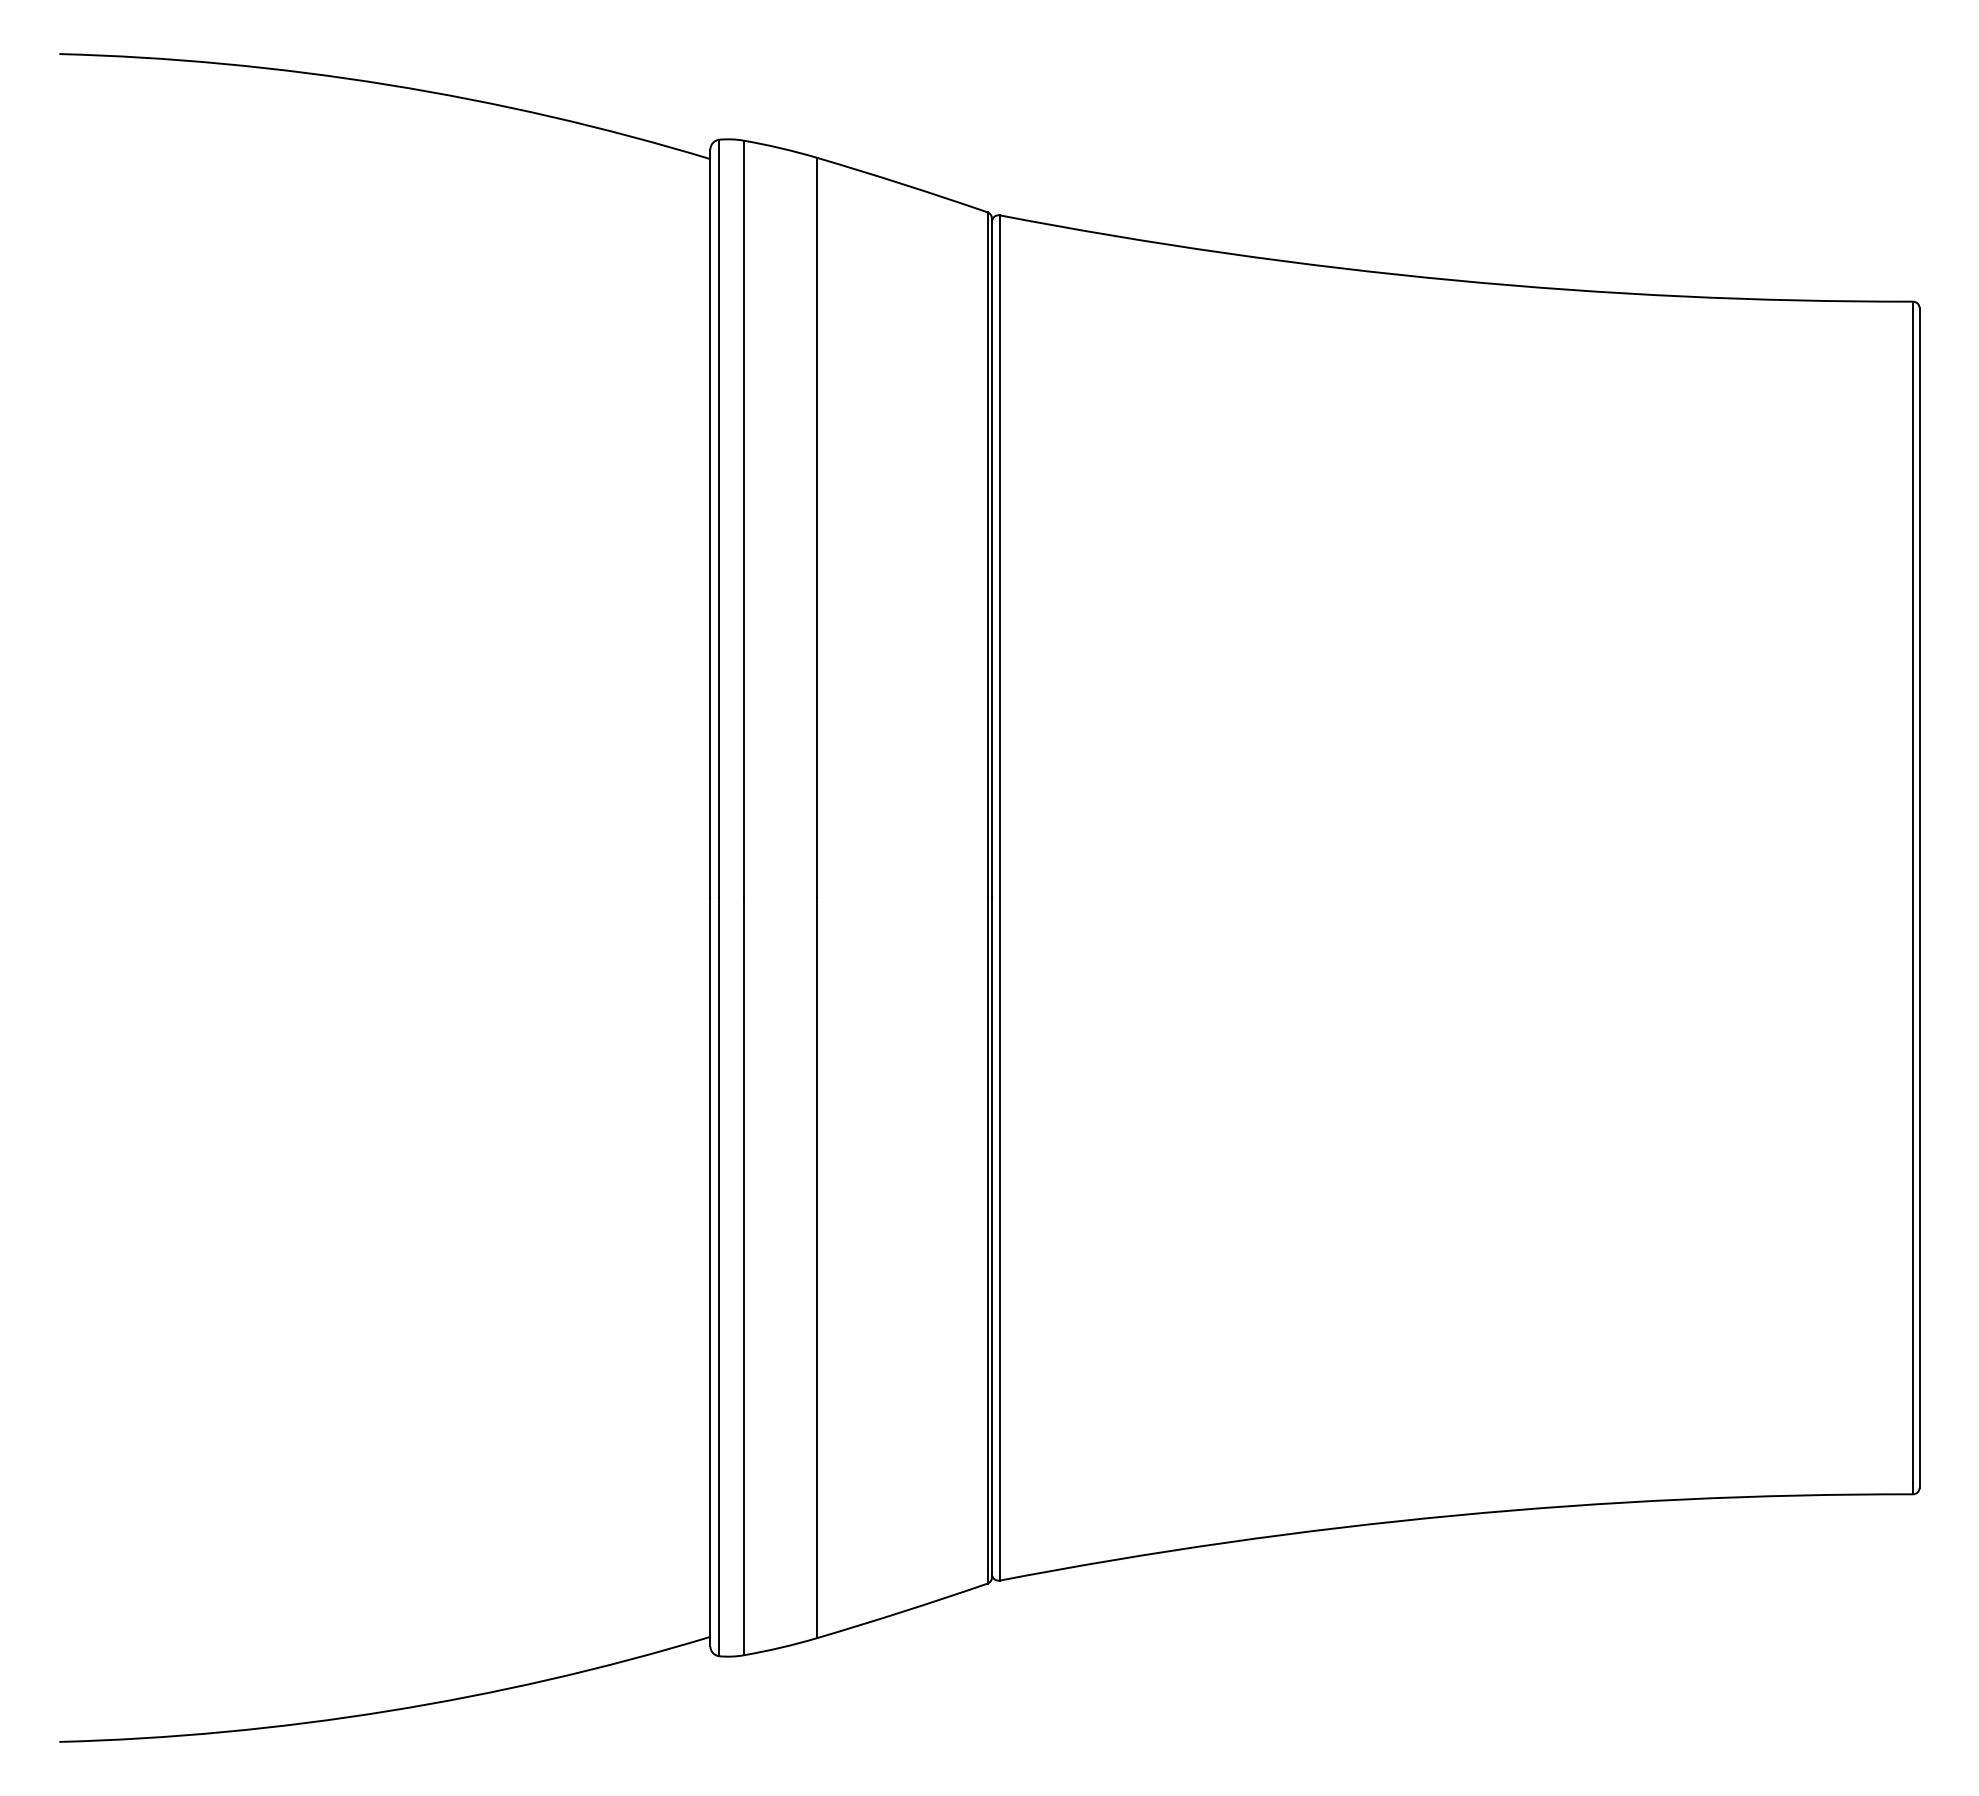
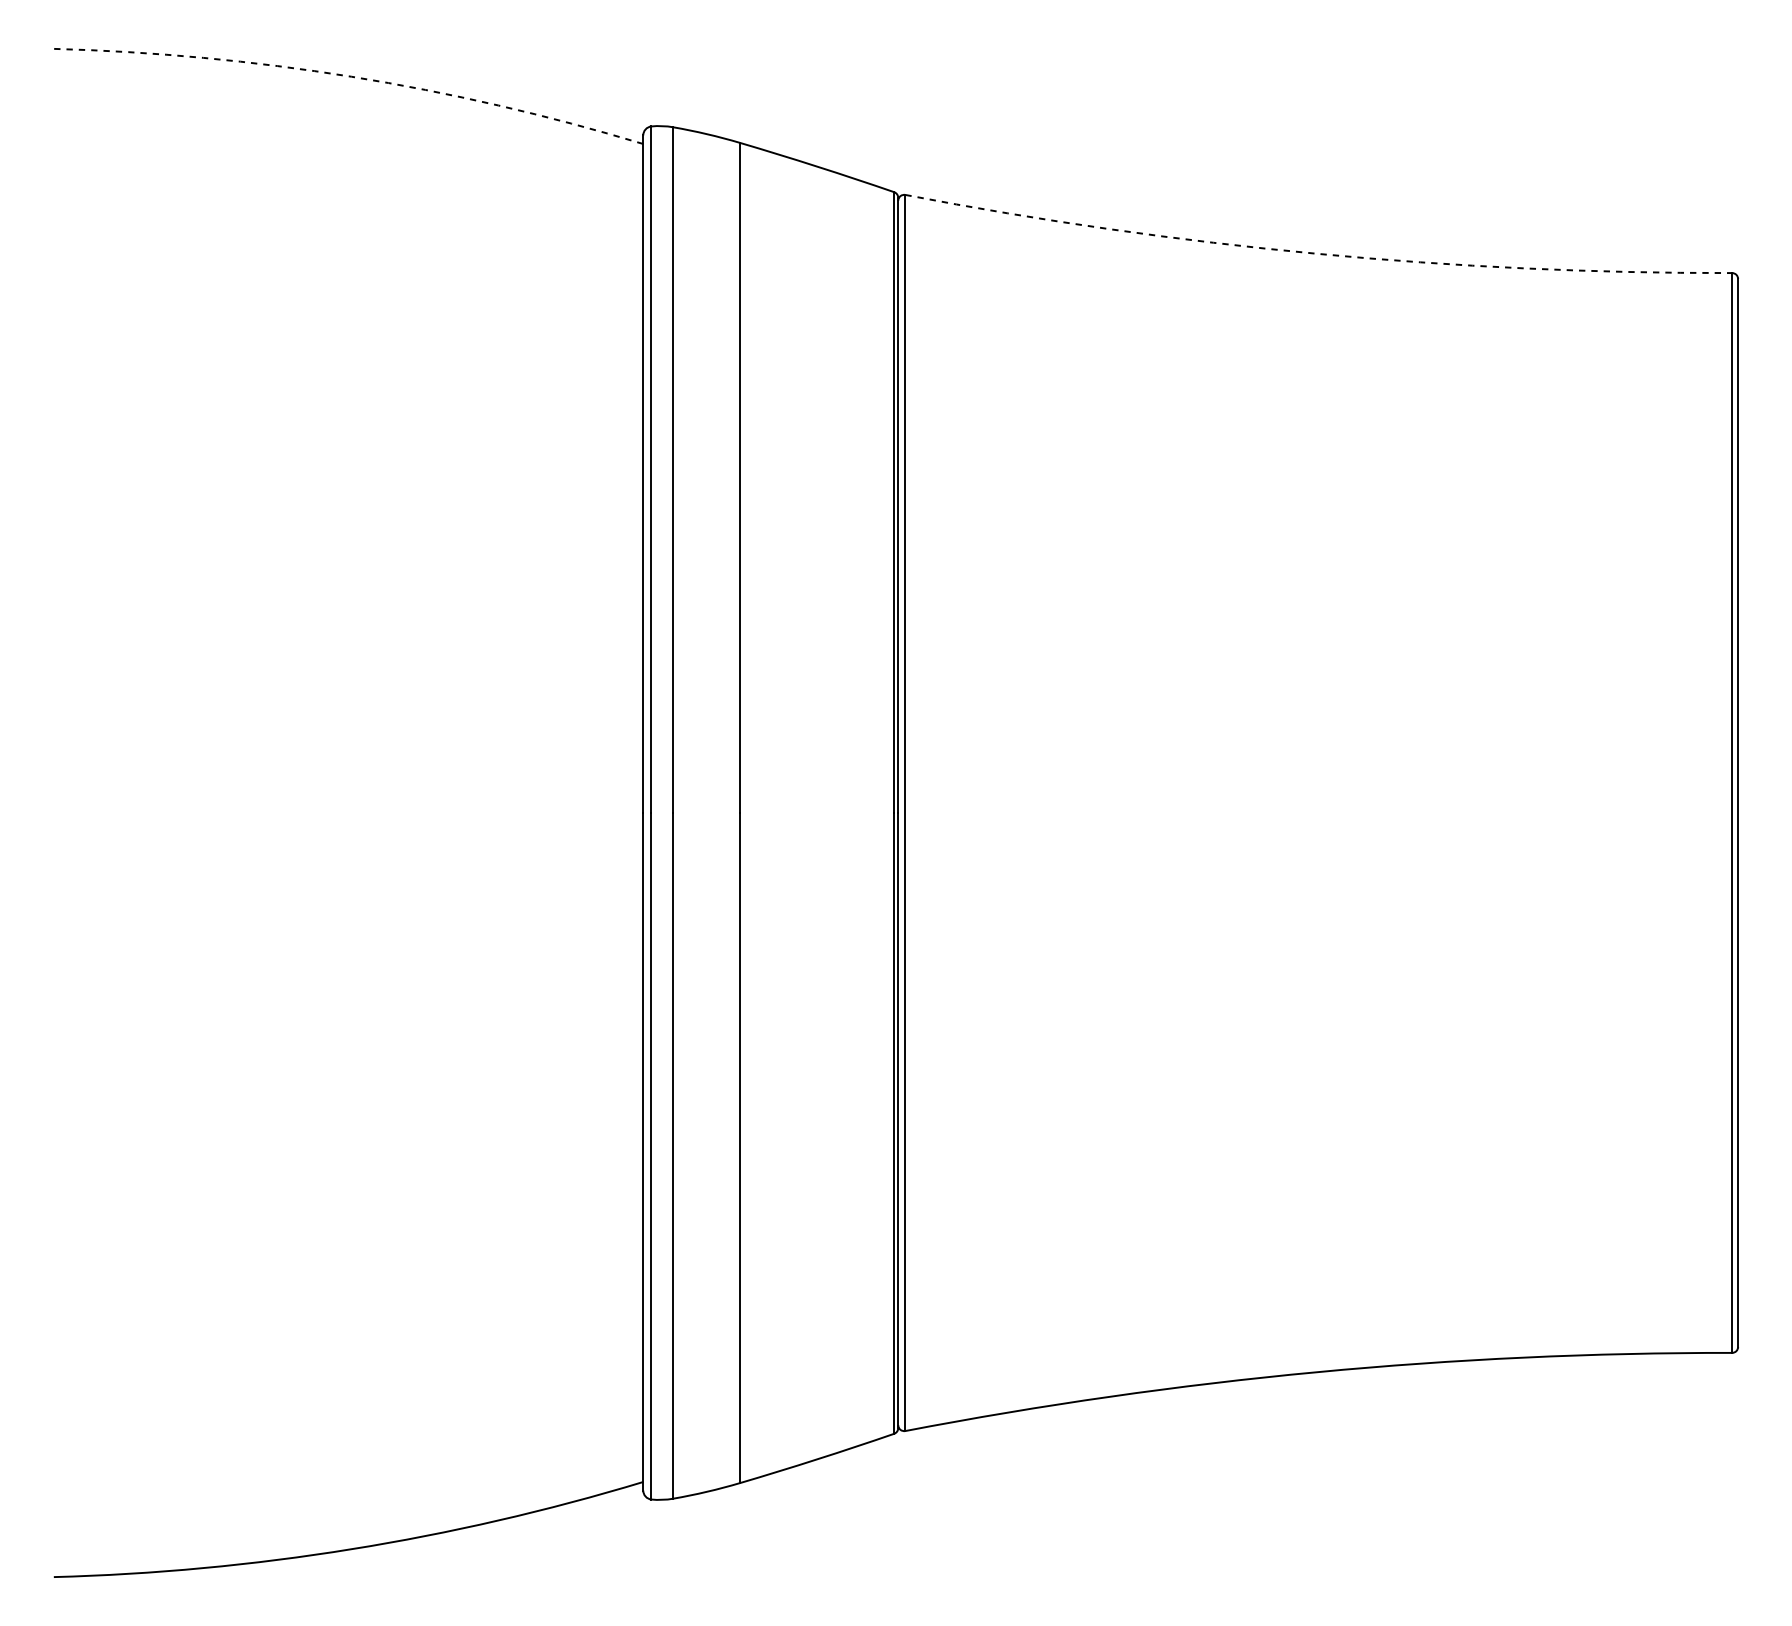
arc: (388, 84) -> (351, 76), solid -> dashed
arc: (1454, 280) -> (1317, 253), solid -> dashed

